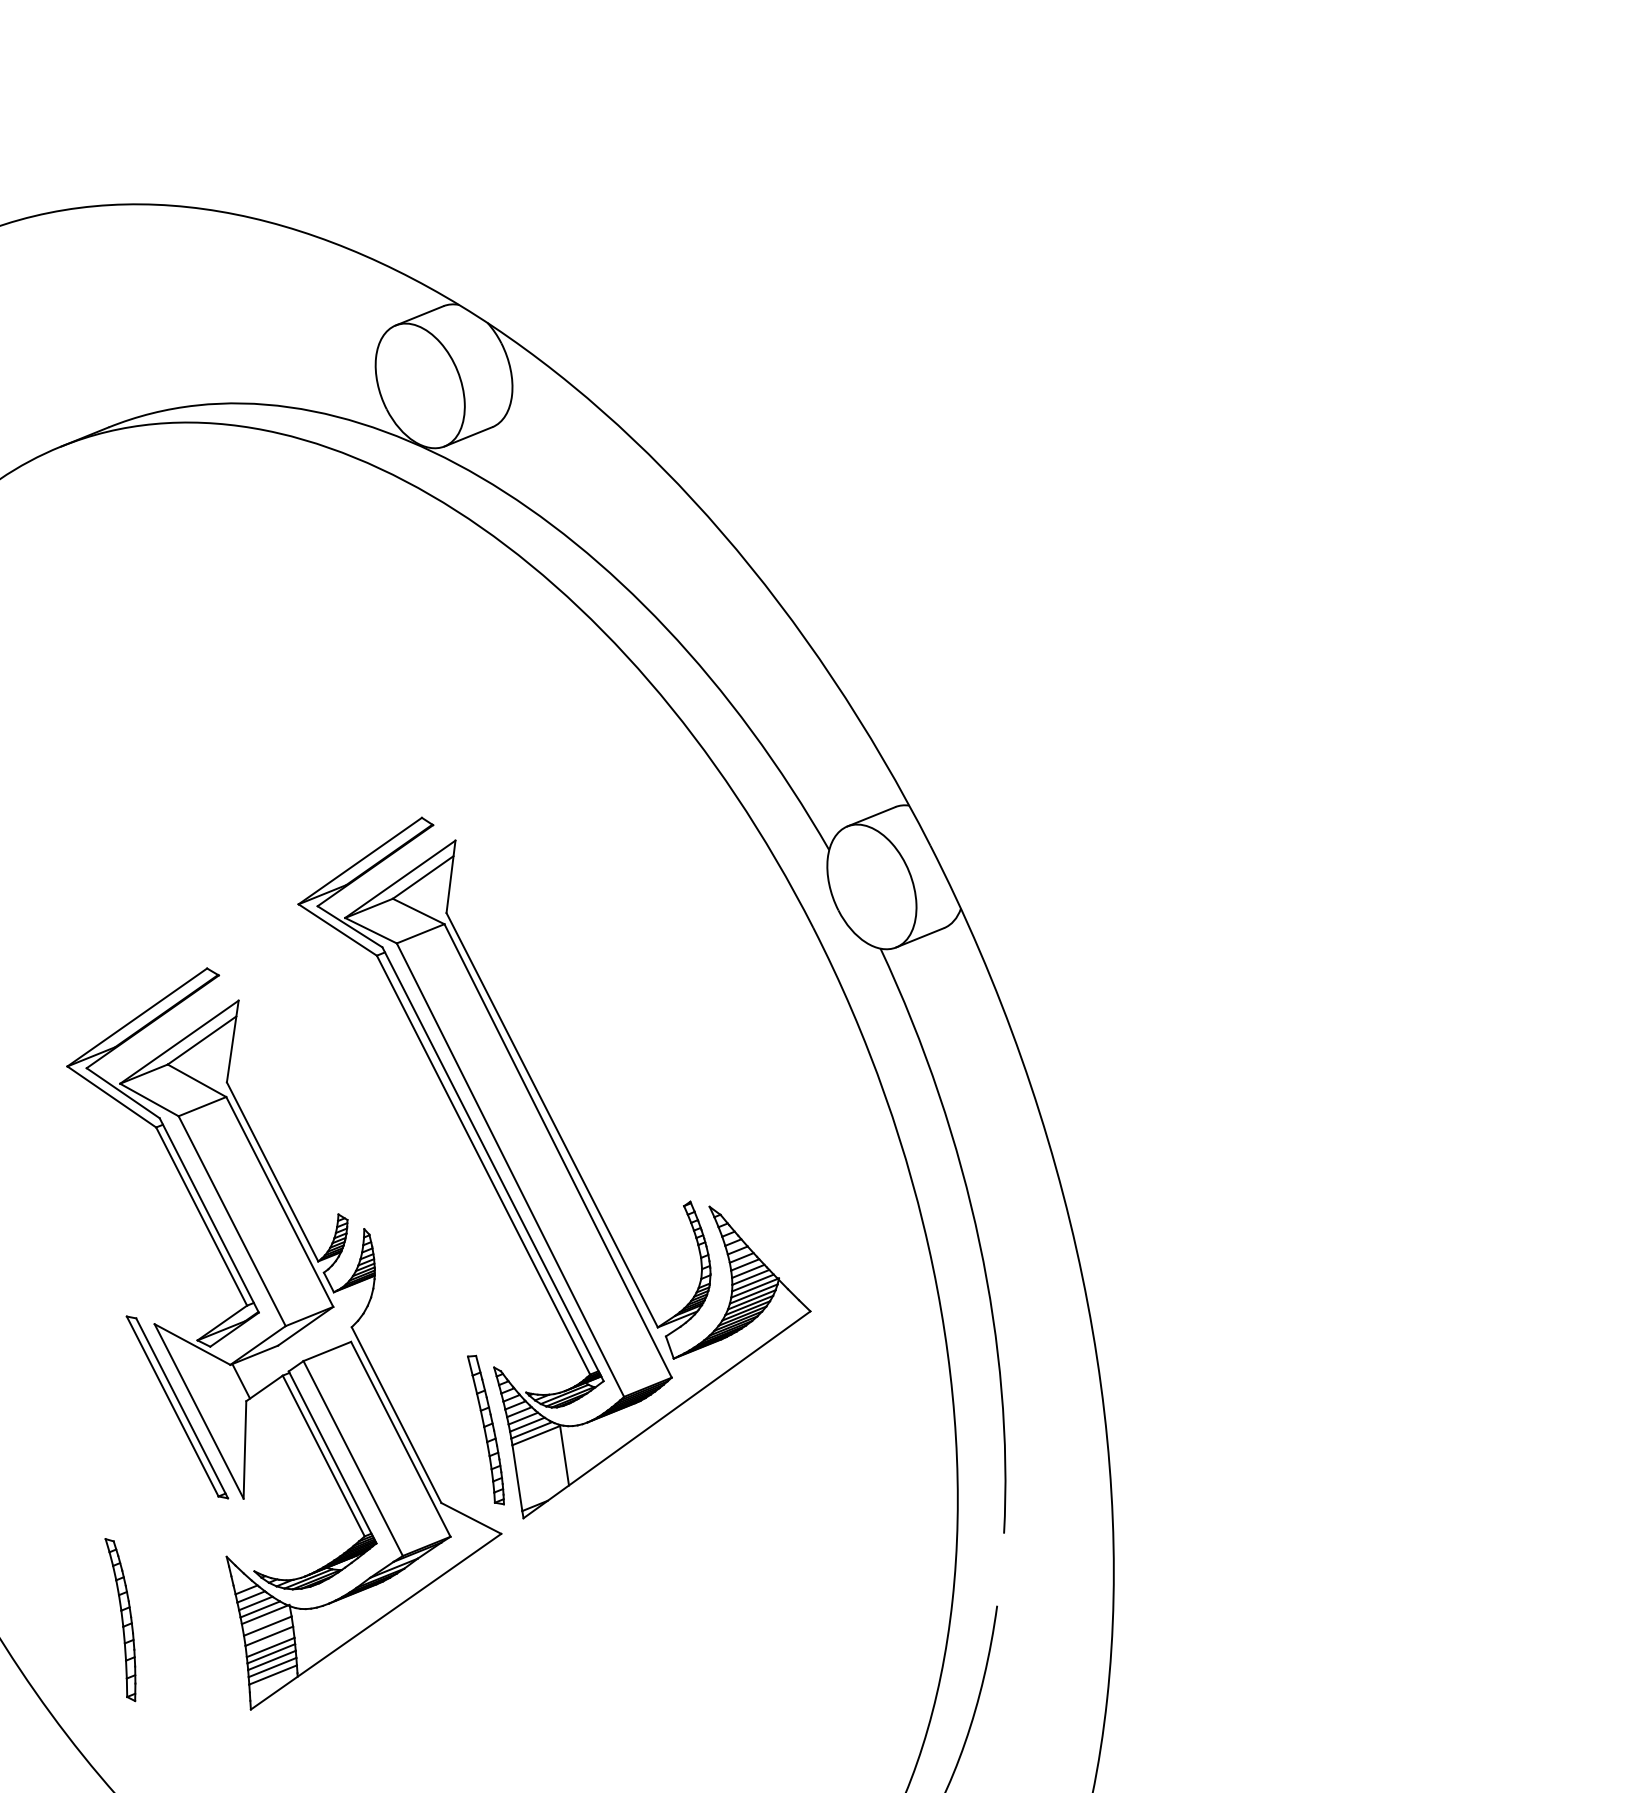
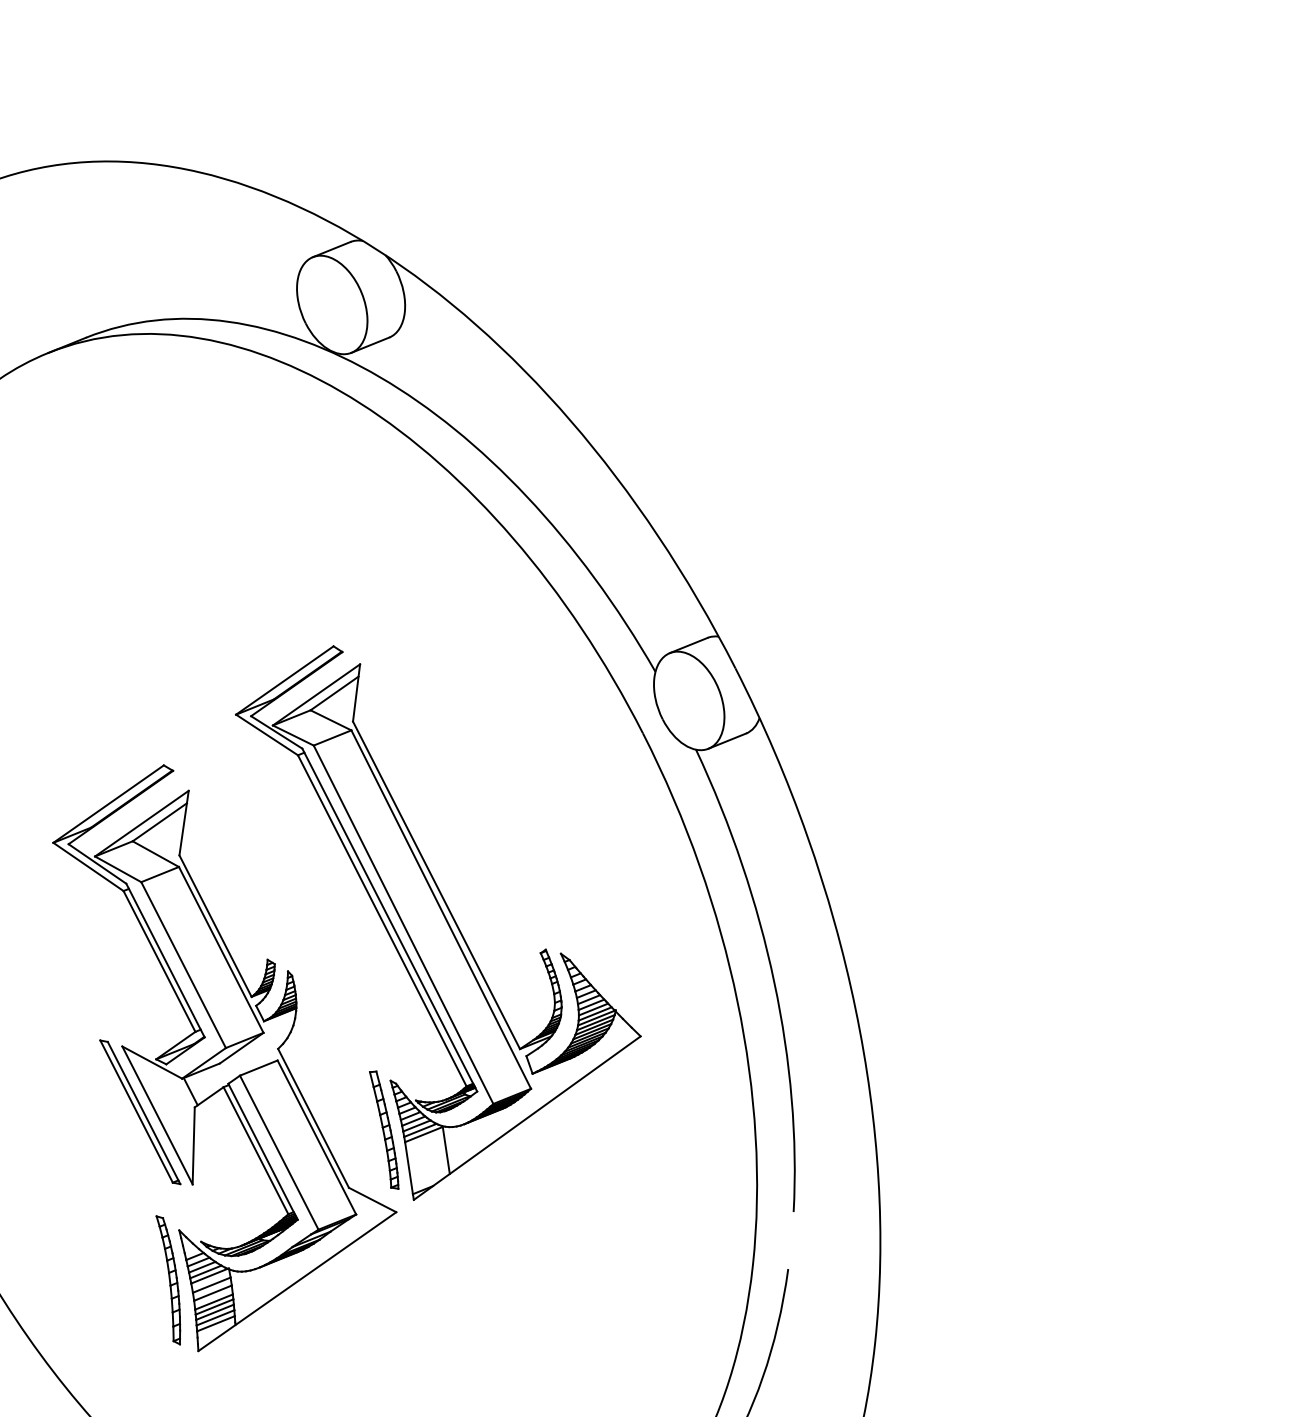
part: (120, 1620) -> (168, 1280), moved

